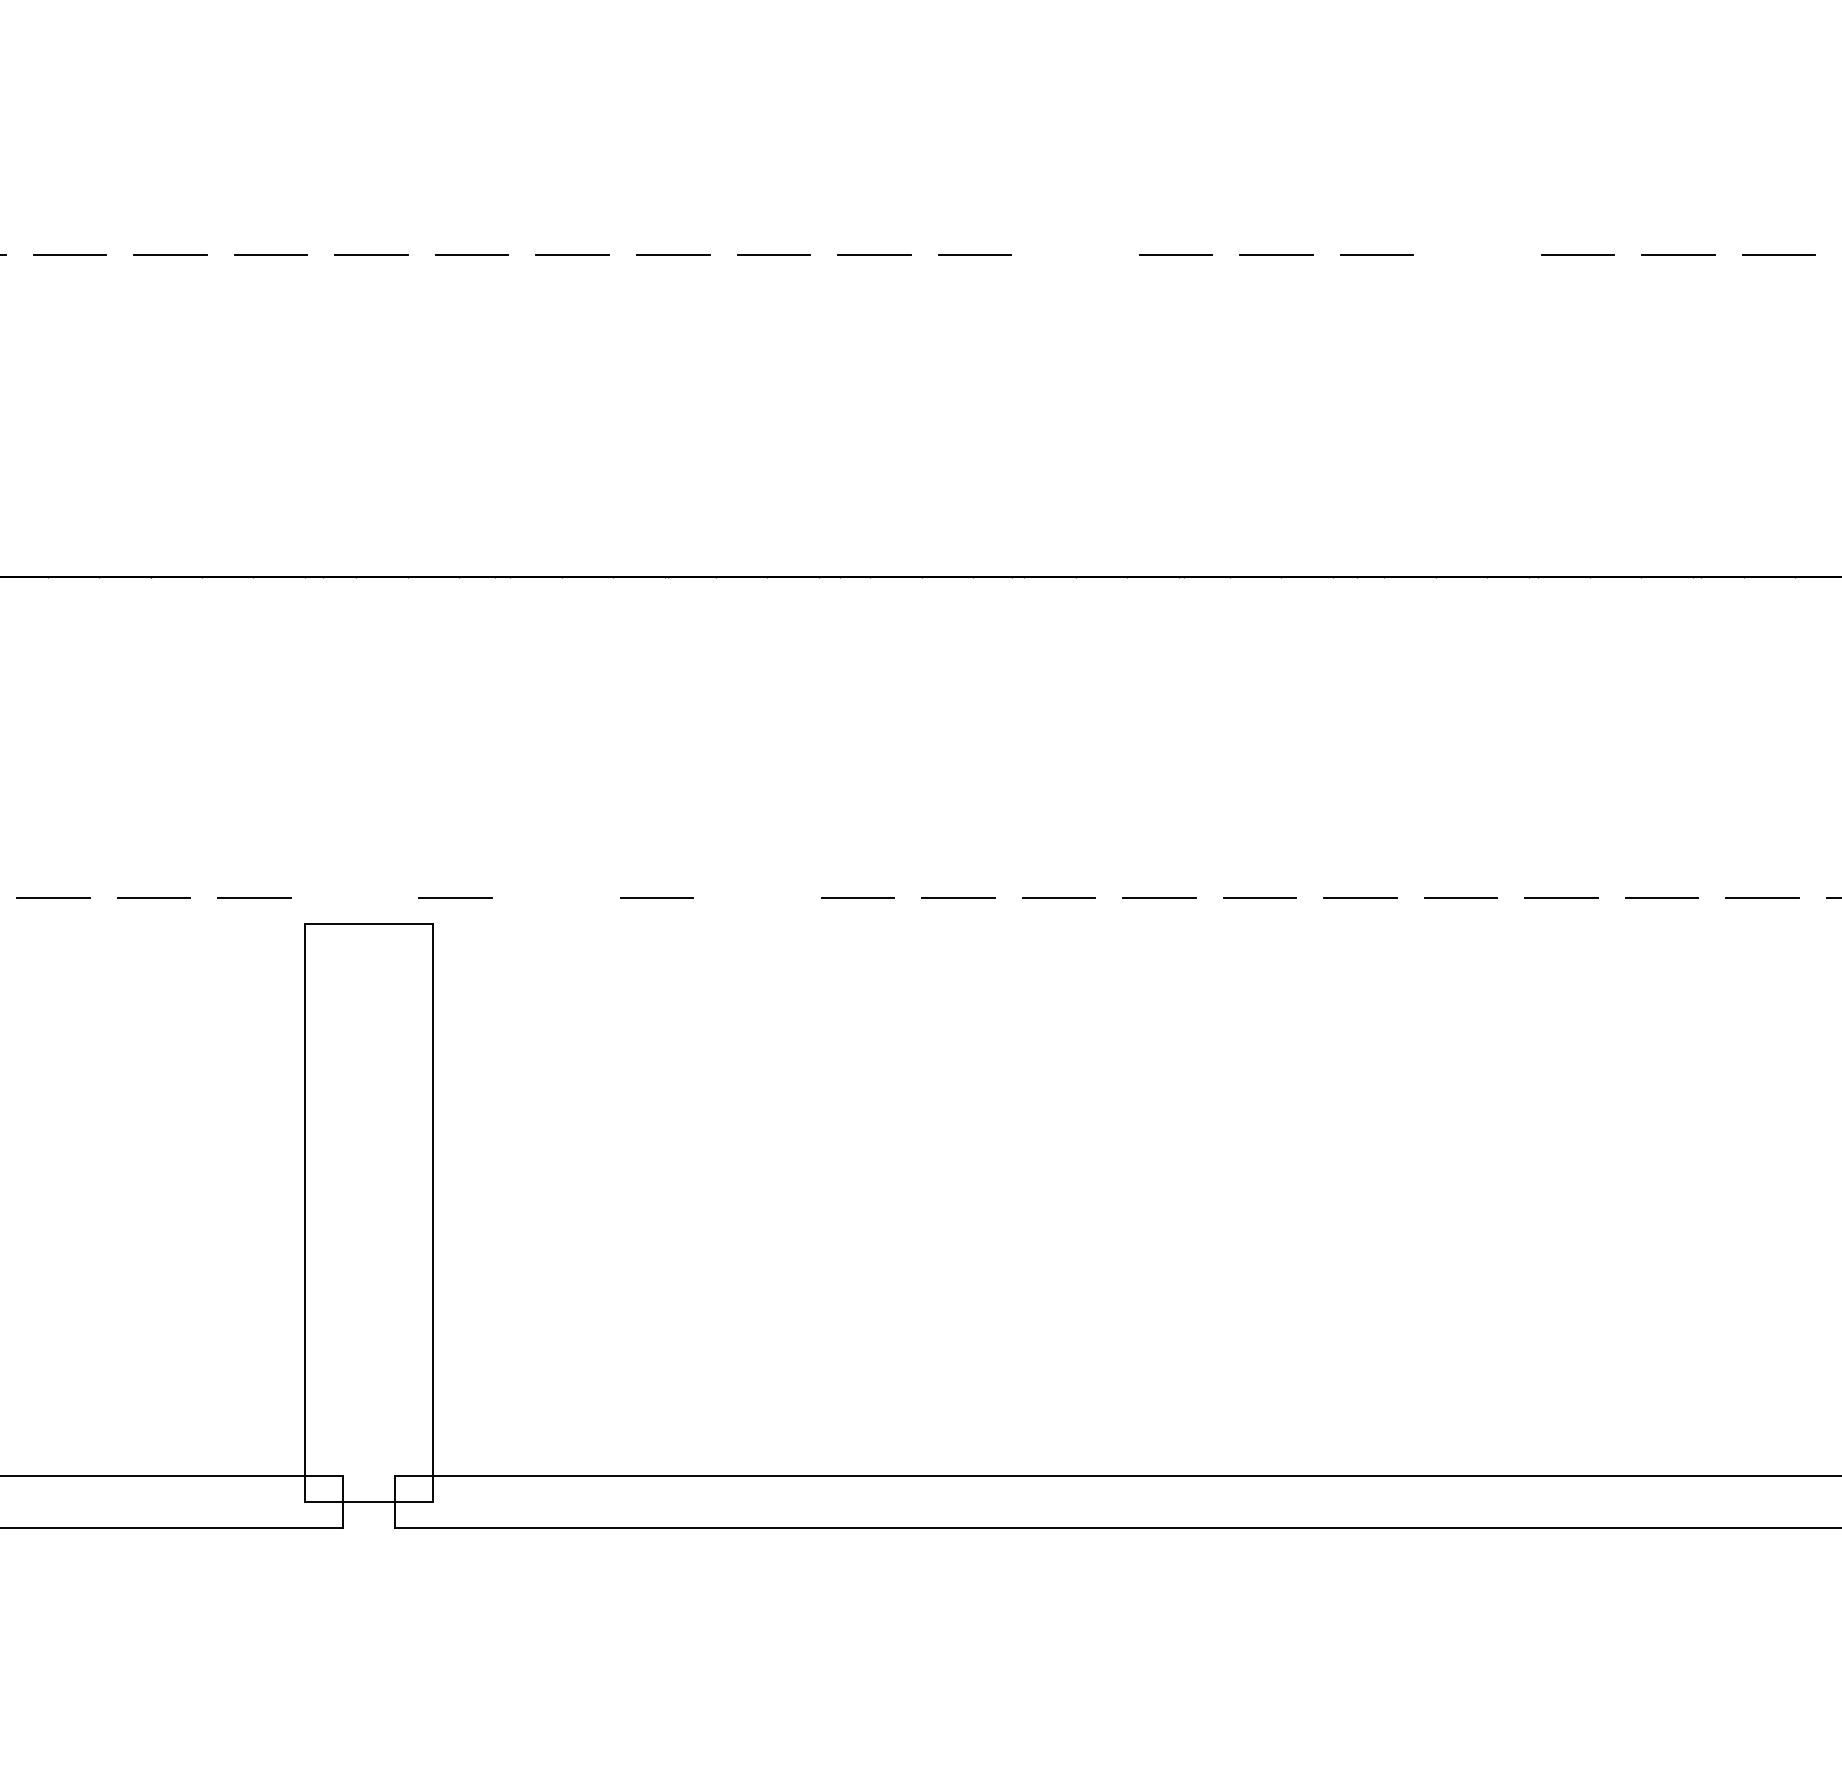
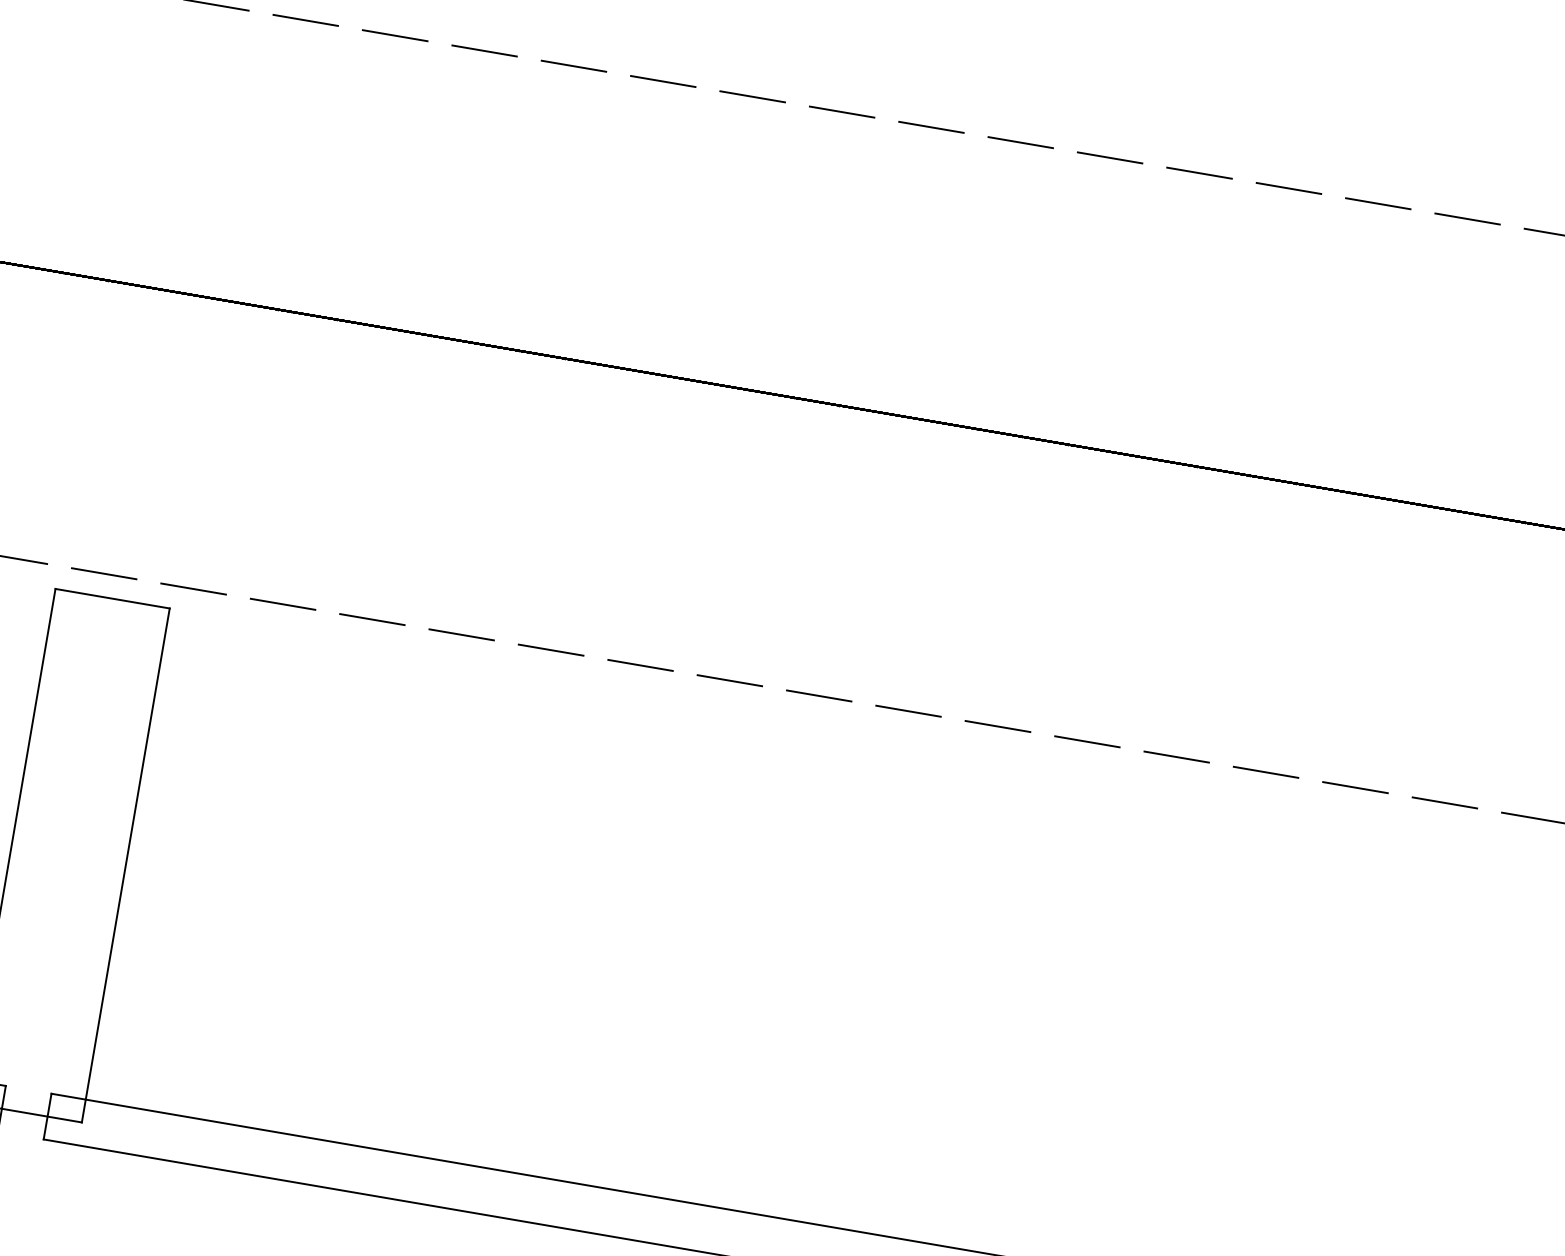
line: (1075, 255) -> (842, 112), added
line: (1477, 255) -> (1199, 173), added
line: (354, 897) -> (103, 573), added
line: (556, 897) -> (283, 603), added
line: (757, 897) -> (461, 634), added

